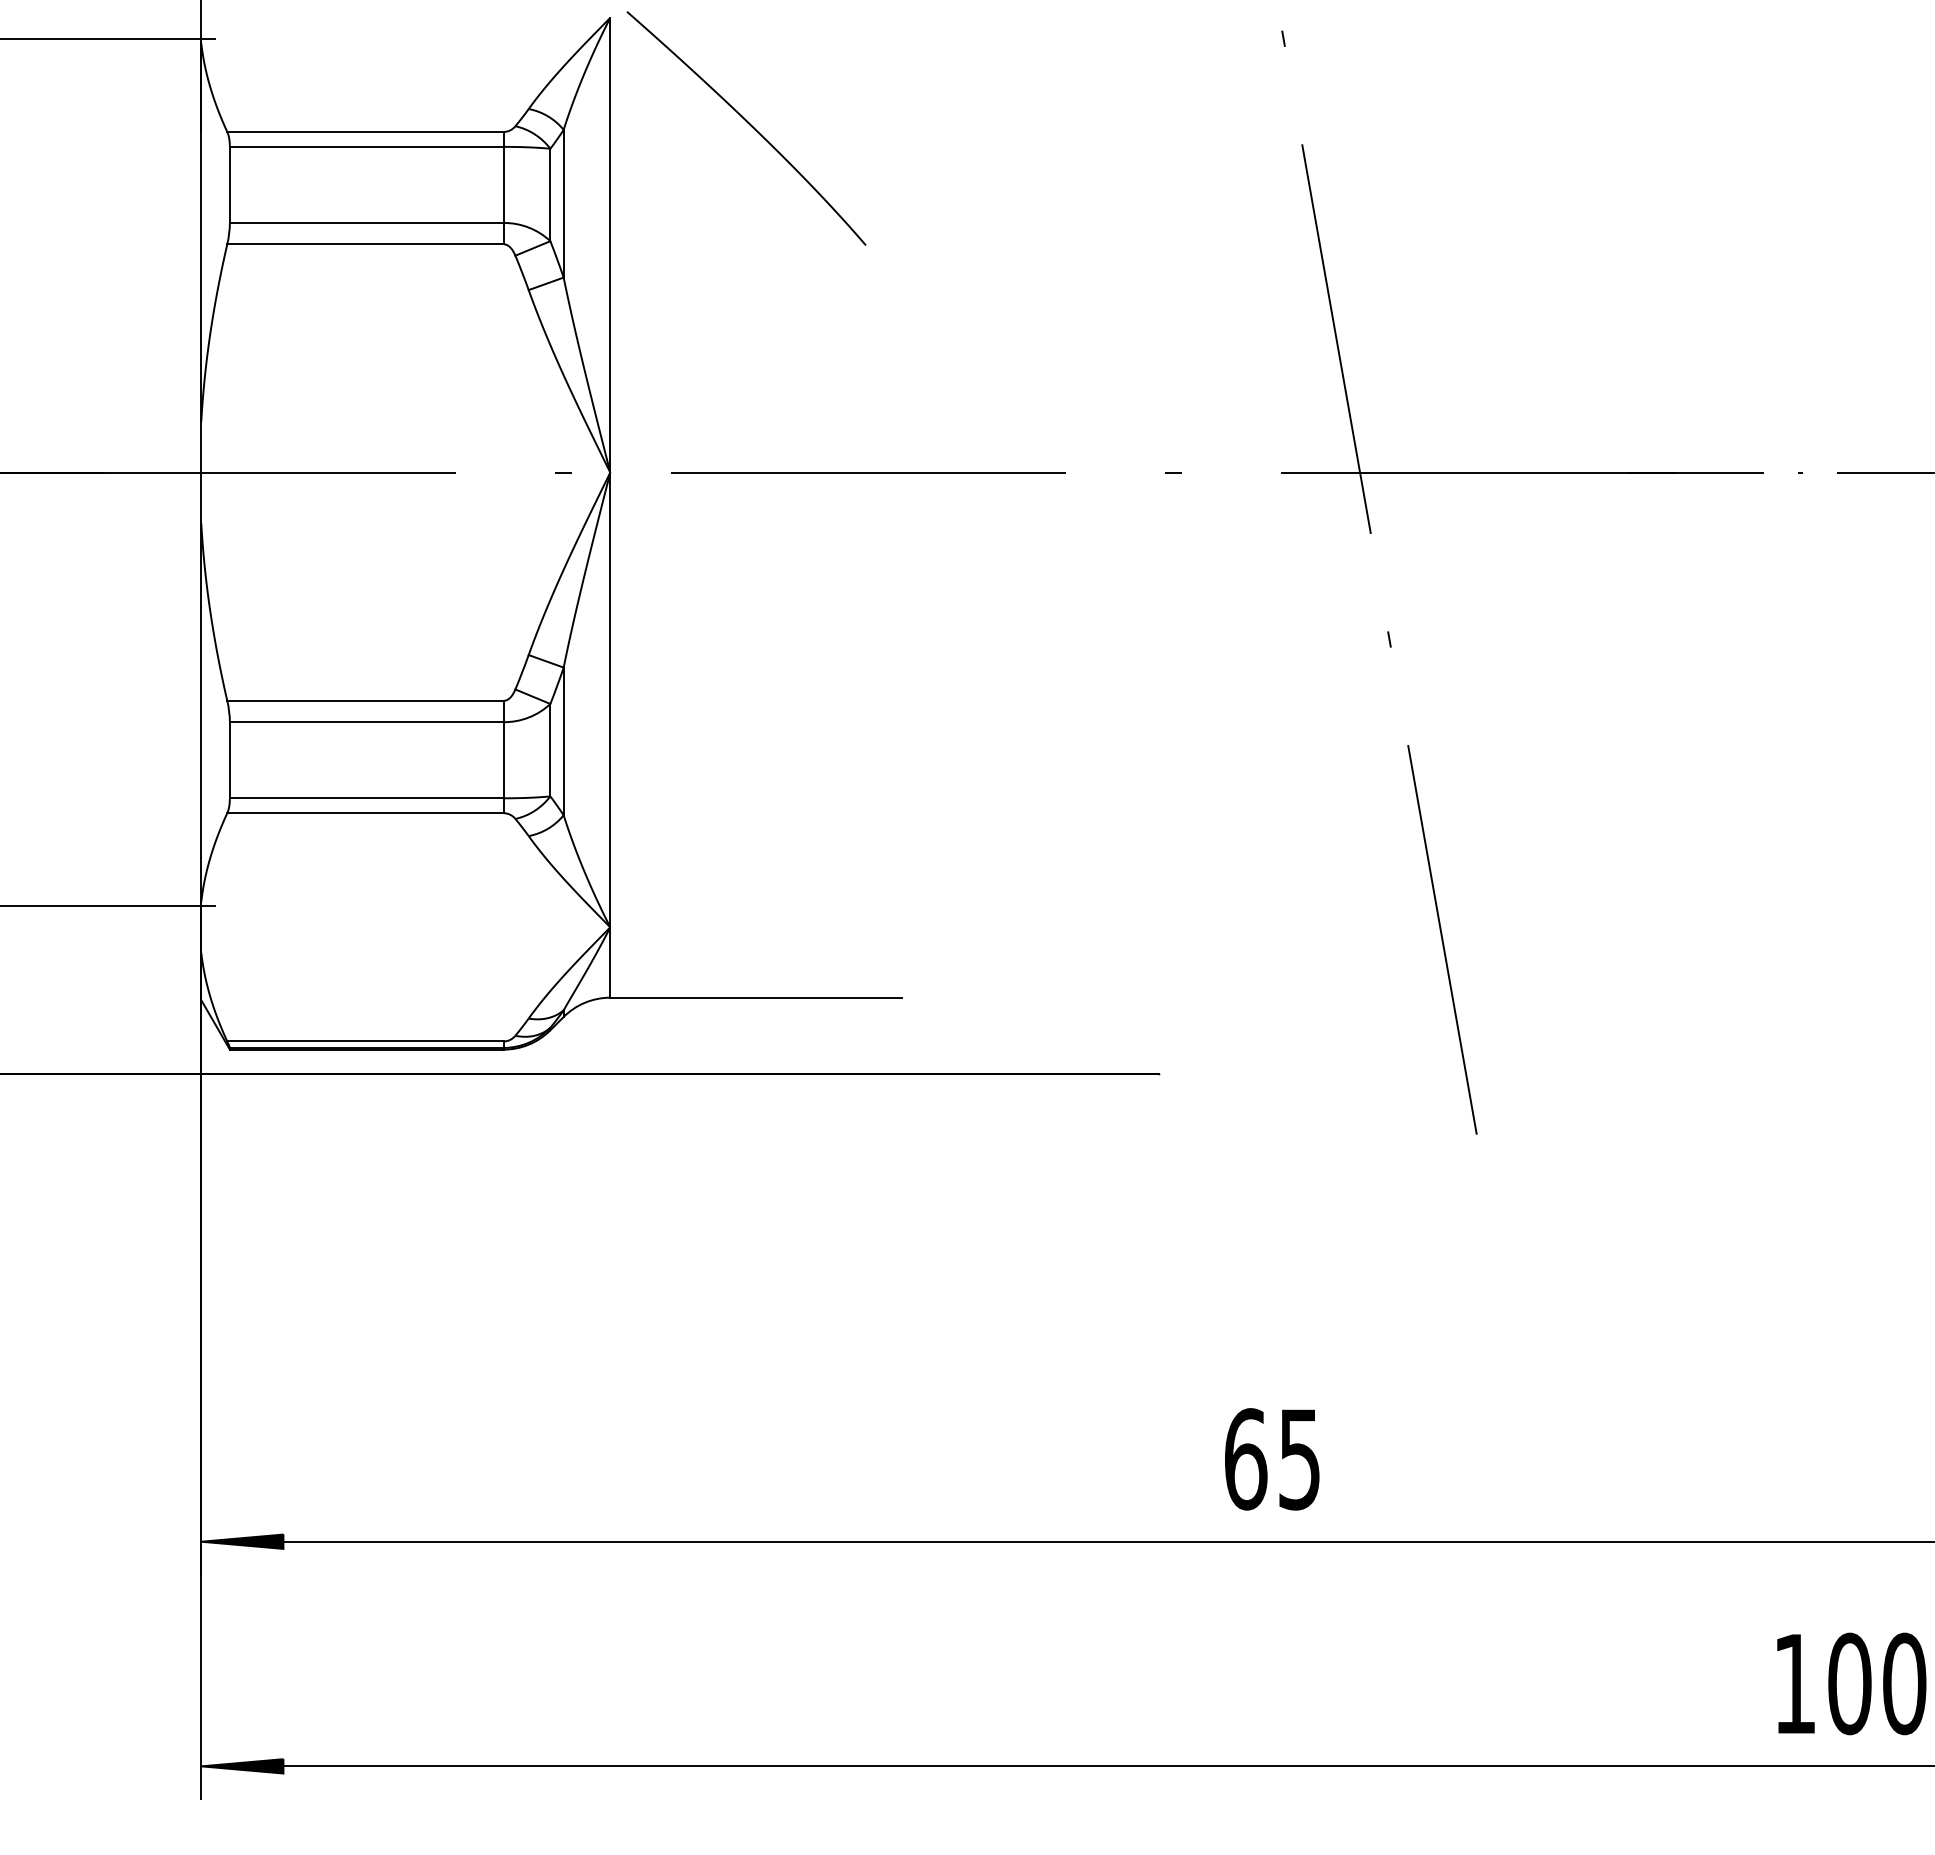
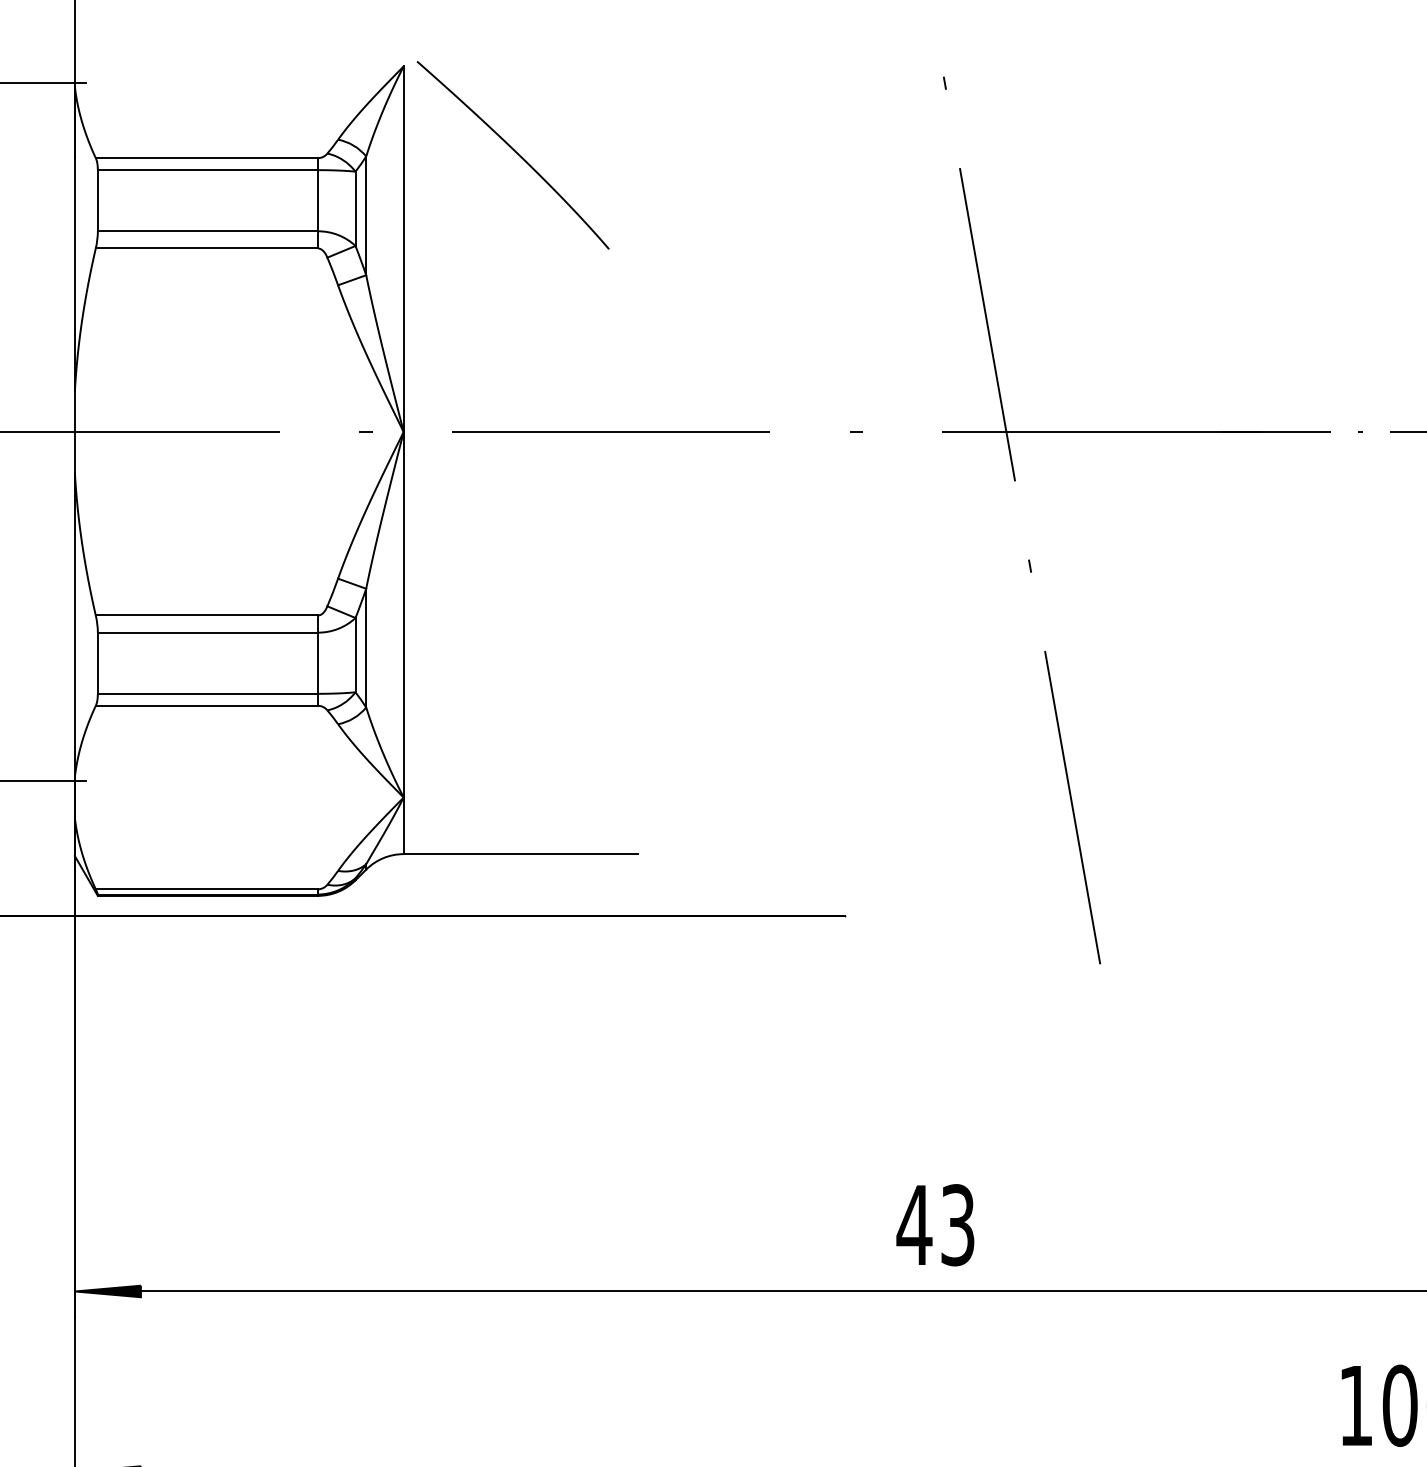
text: (1271, 1459) -> (935, 1225), 65 -> 43

